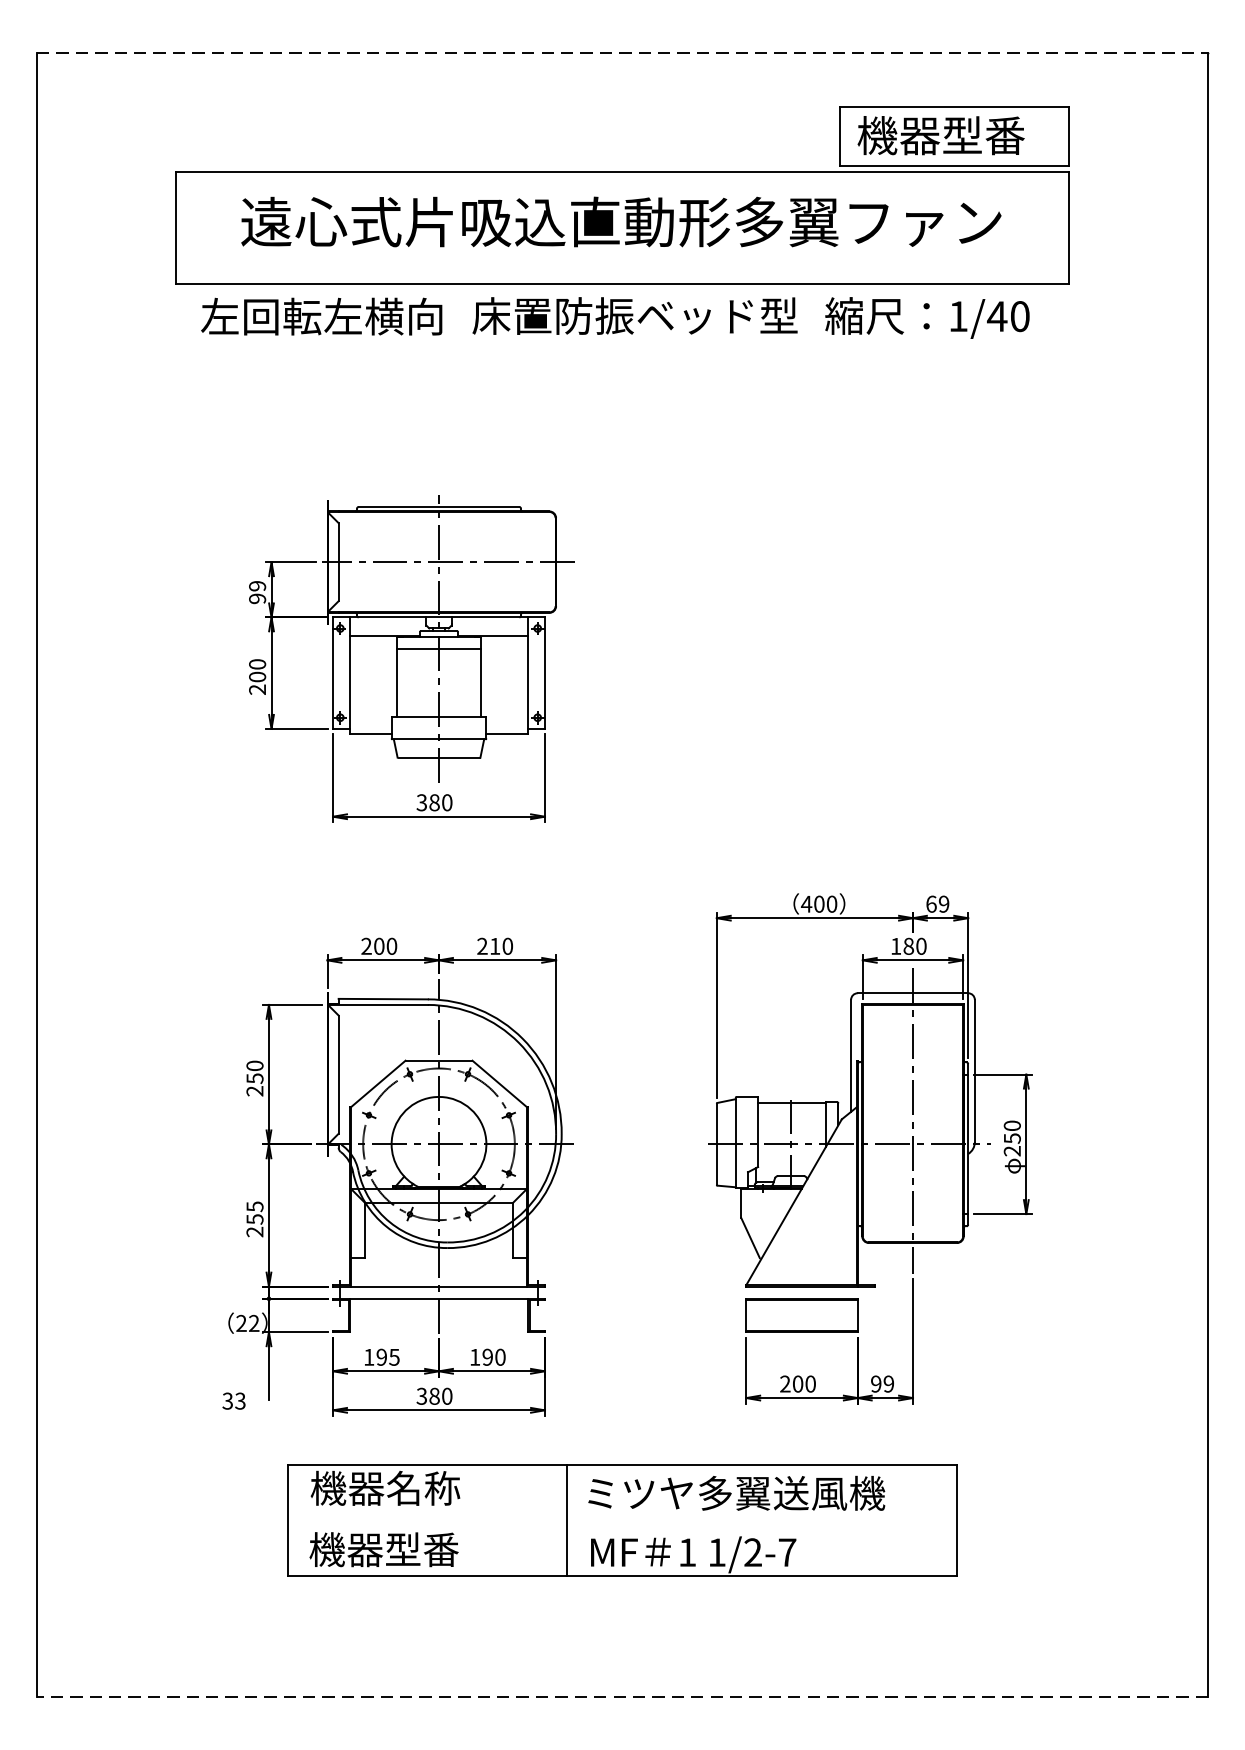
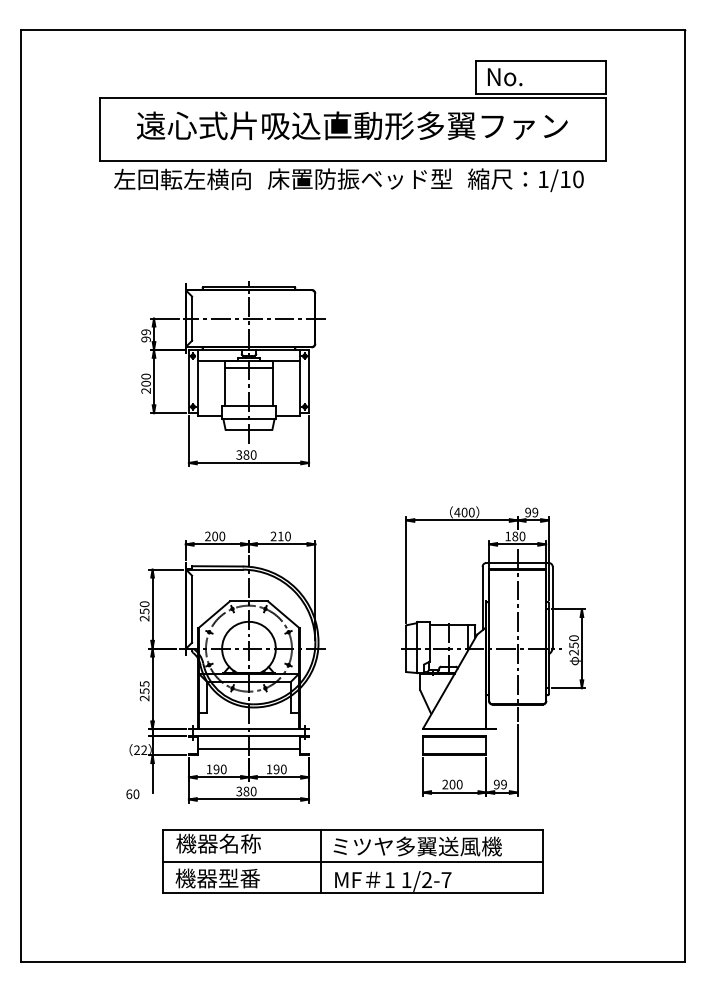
line: (621, 52) -> (352, 29), dashed -> solid
text: (940, 135) -> (533, 76), 機器型番 -> No.
text: (997, 316) -> (565, 179), 1/40 -> 1/10
text: (932, 904) -> (528, 512), 69 -> 99
line: (438, 1320) -> (248, 748), added
text: (394, 1357) -> (223, 769), 195 -> 190
text: (233, 1401) -> (132, 794), 33 -> 60
line: (621, 1519) -> (352, 861), added
line: (621, 1697) -> (352, 962), dashed -> solid

